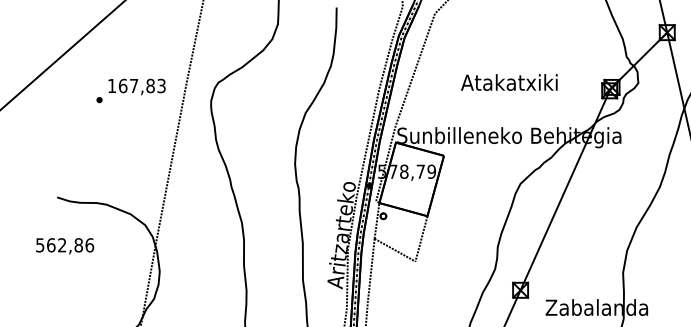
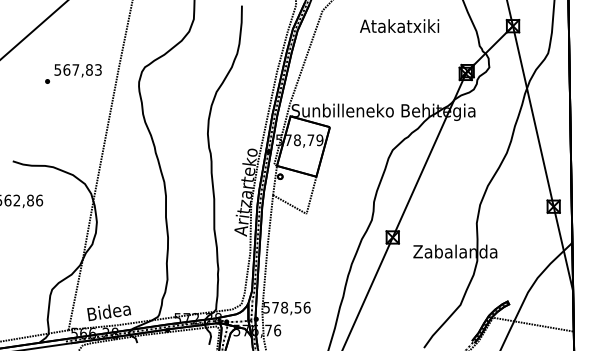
text: (509, 81) -> (399, 25), moved
text: (111, 85) -> (57, 69), 167,83 -> 567,83

